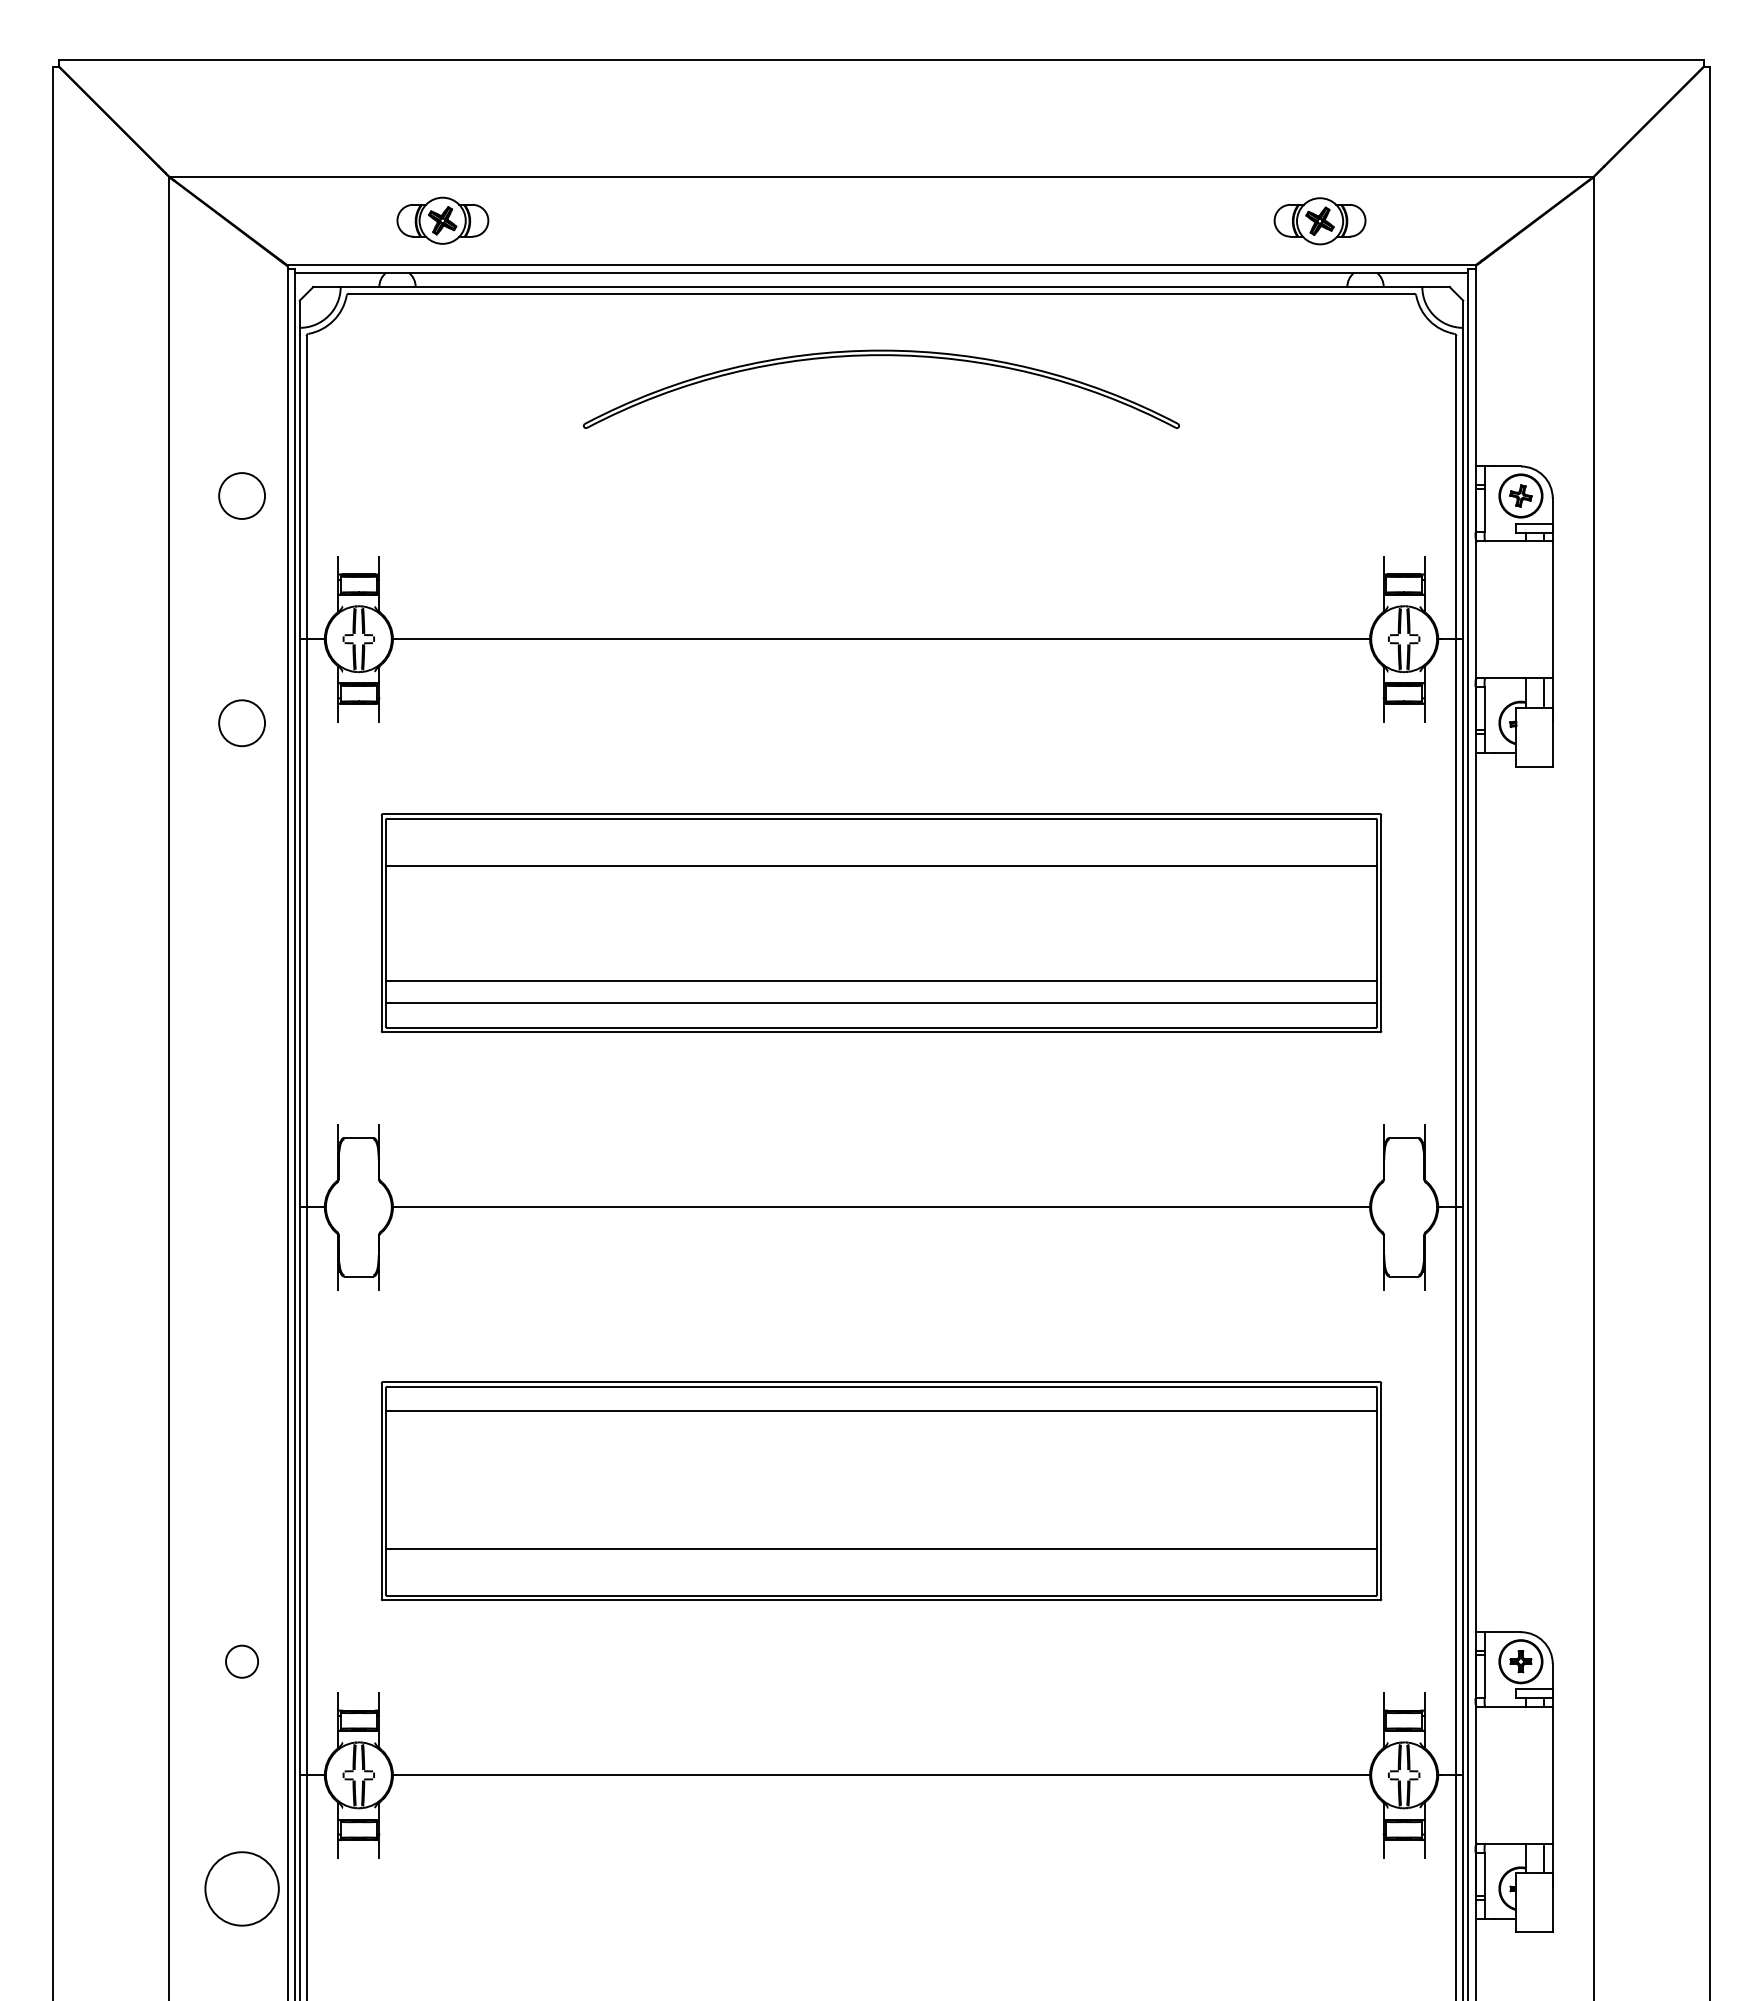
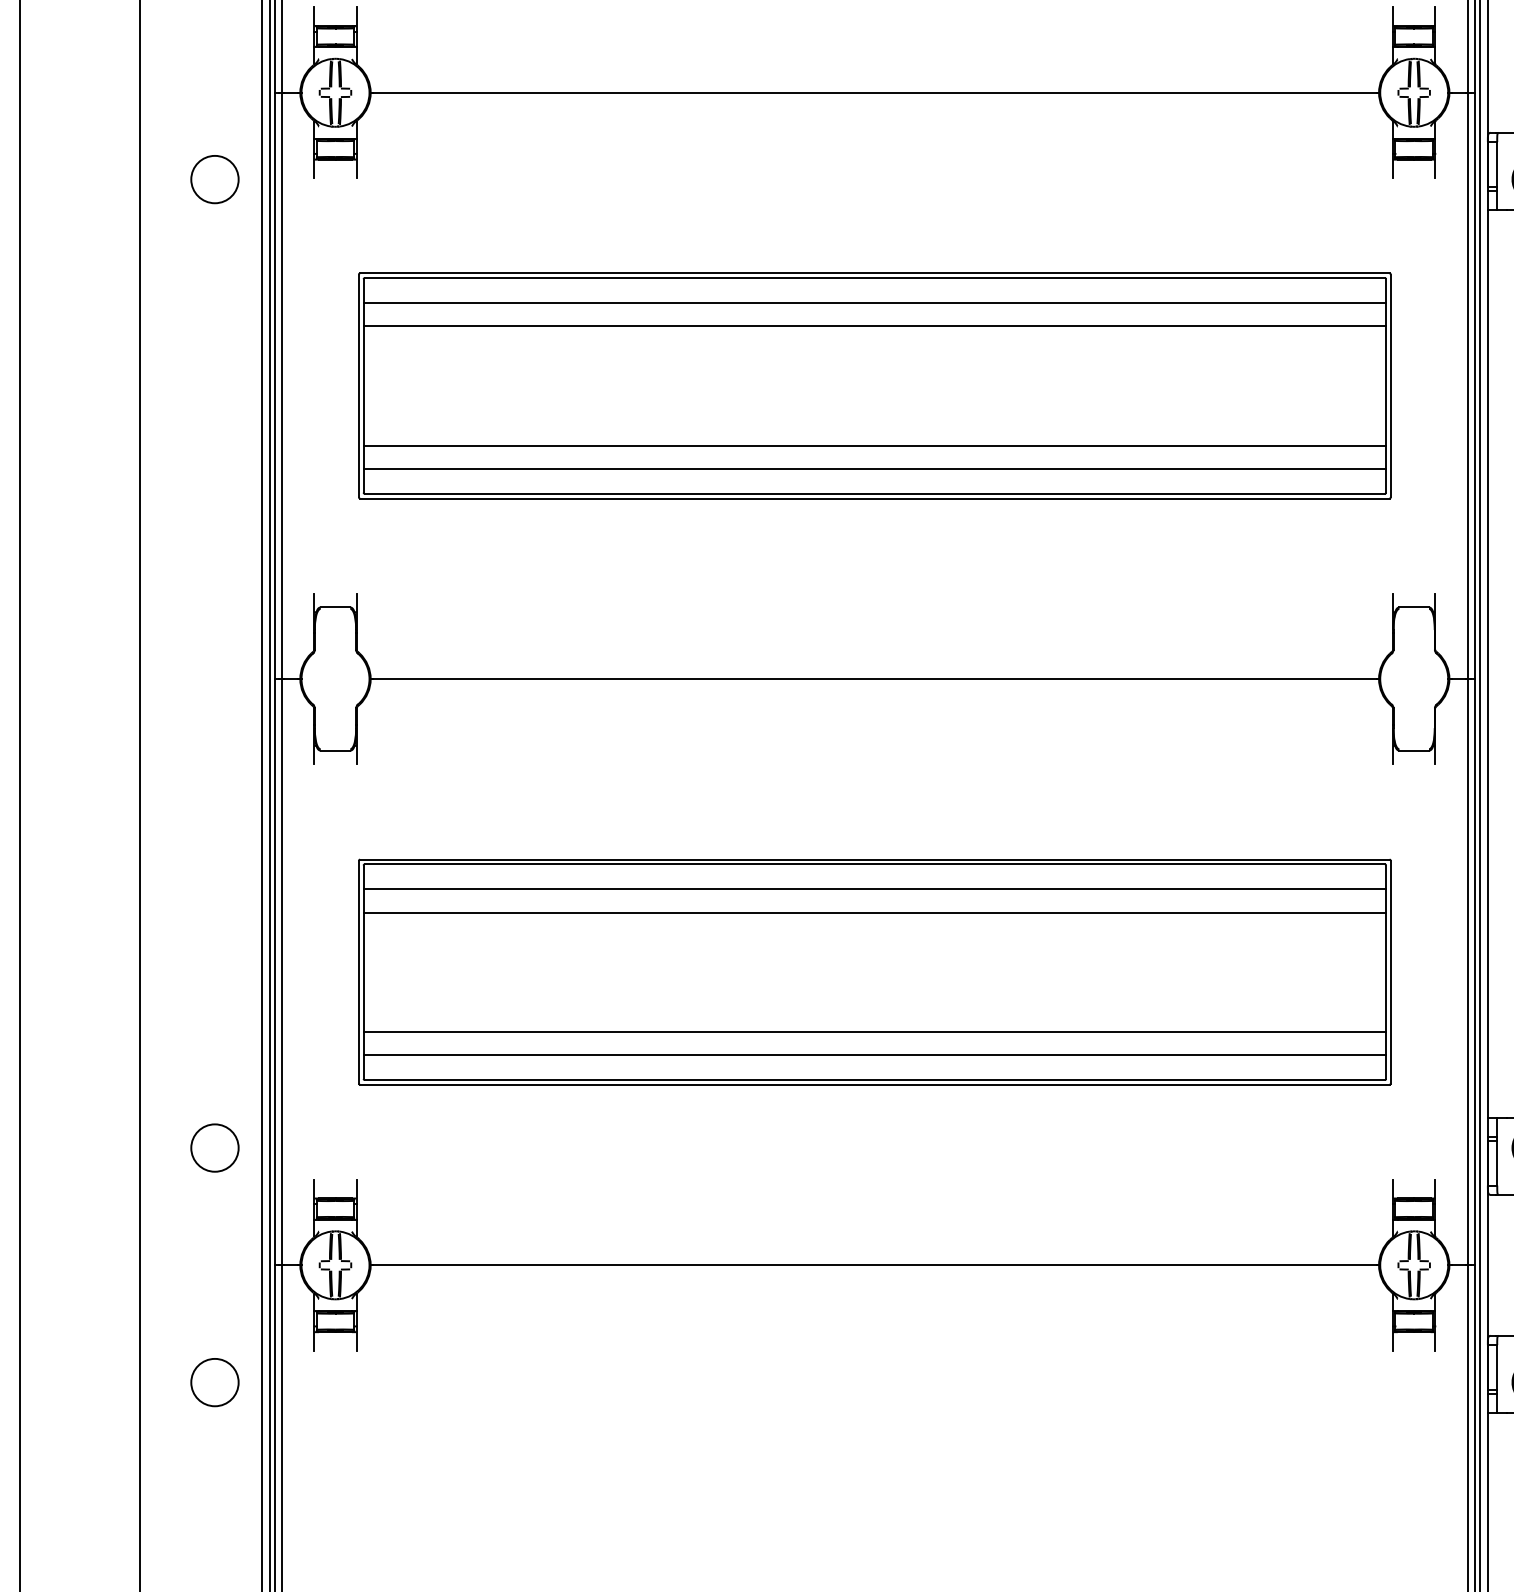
line: (881, 843) -> (874, 303), added
line: (881, 1433) -> (874, 912), added
line: (881, 1571) -> (874, 1054), added
circle: (242, 1661) -> (215, 1147), size x1.43
circle: (241, 1888) -> (214, 1382), size x0.62

